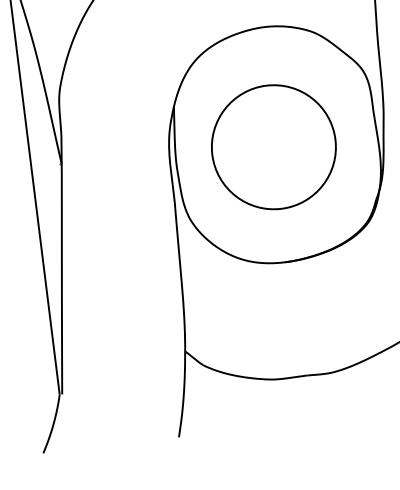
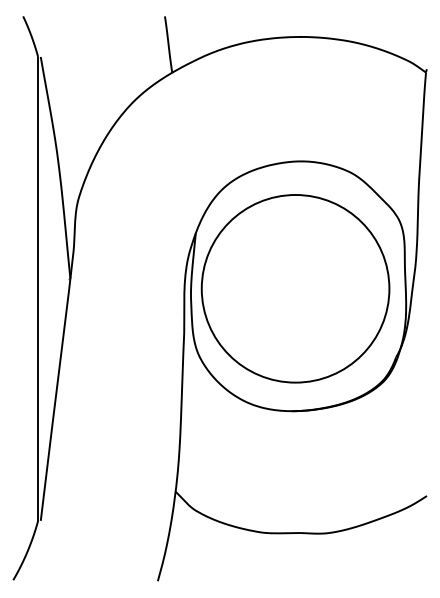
circle: (273, 146) -> (295, 288), size x1.43

